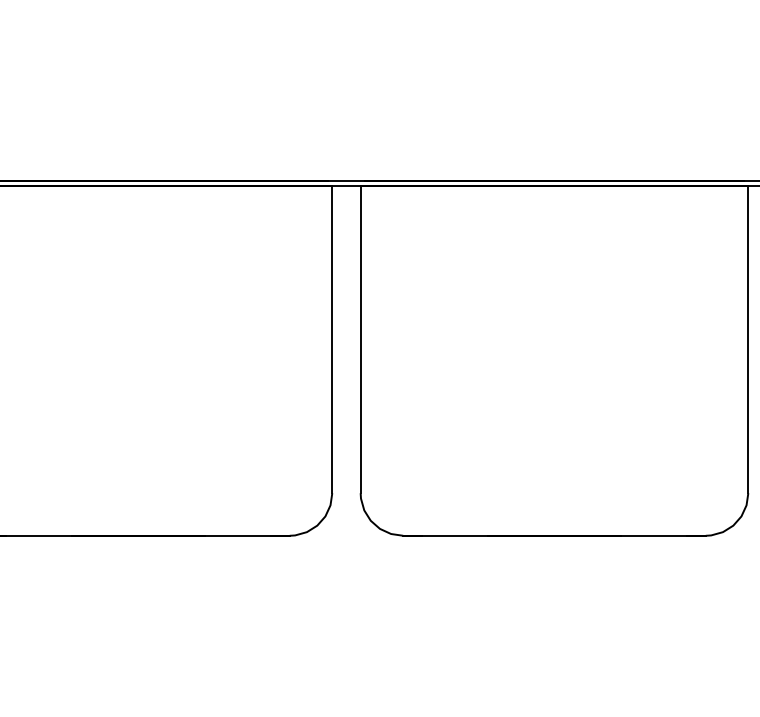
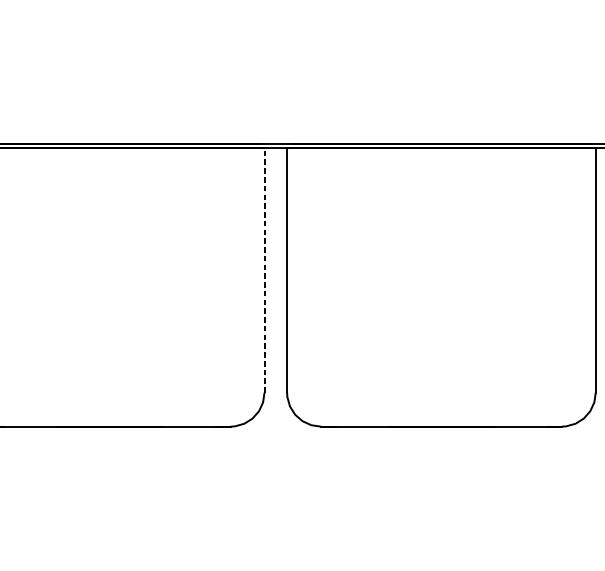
line: (332, 339) -> (264, 270), solid -> dashed

